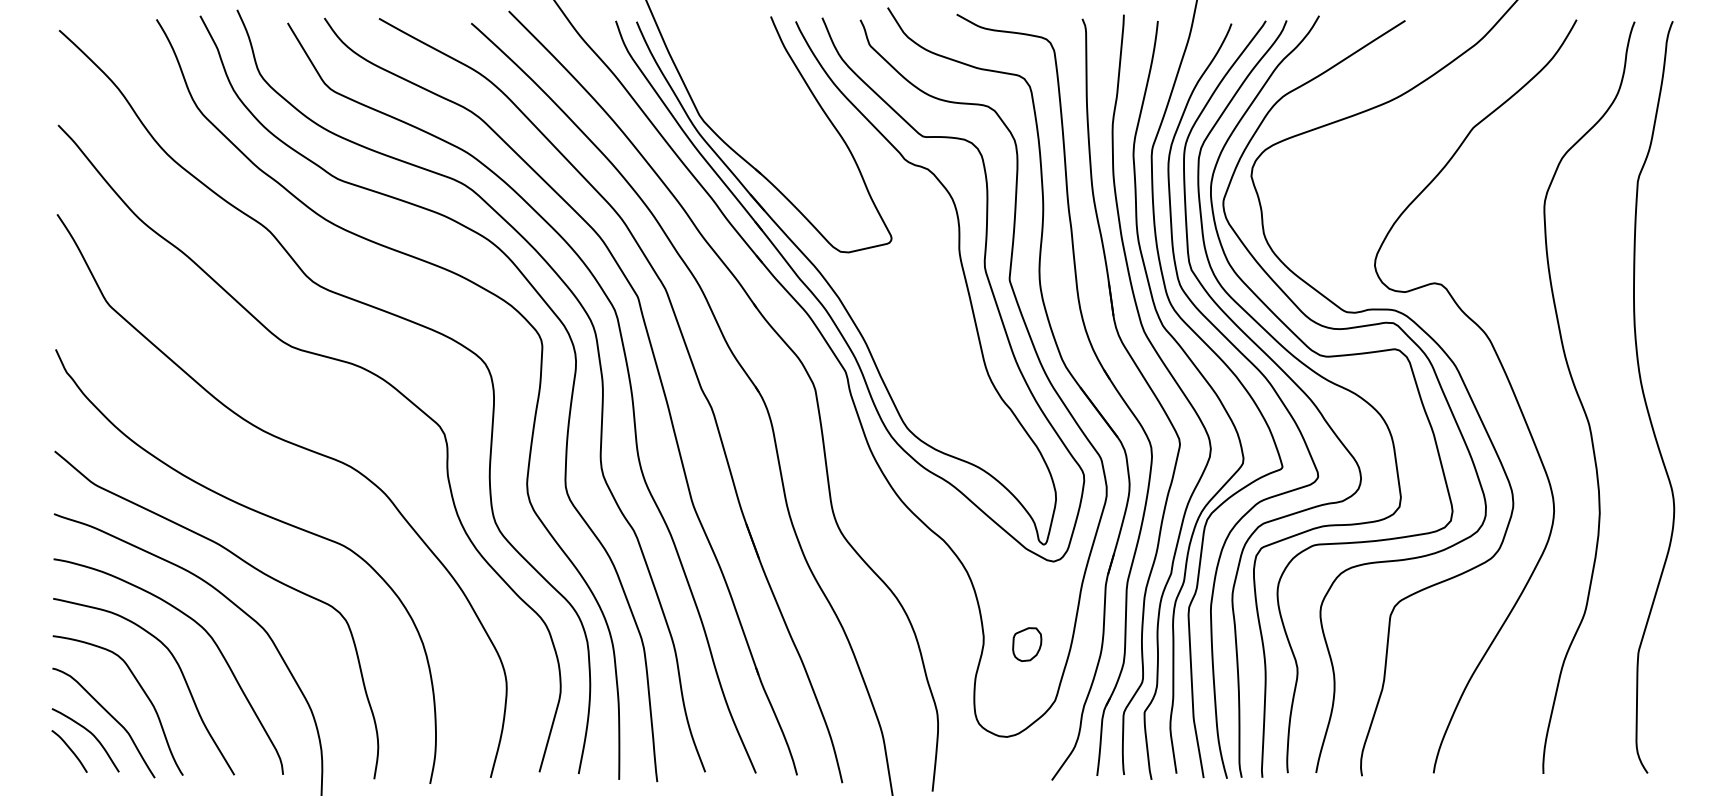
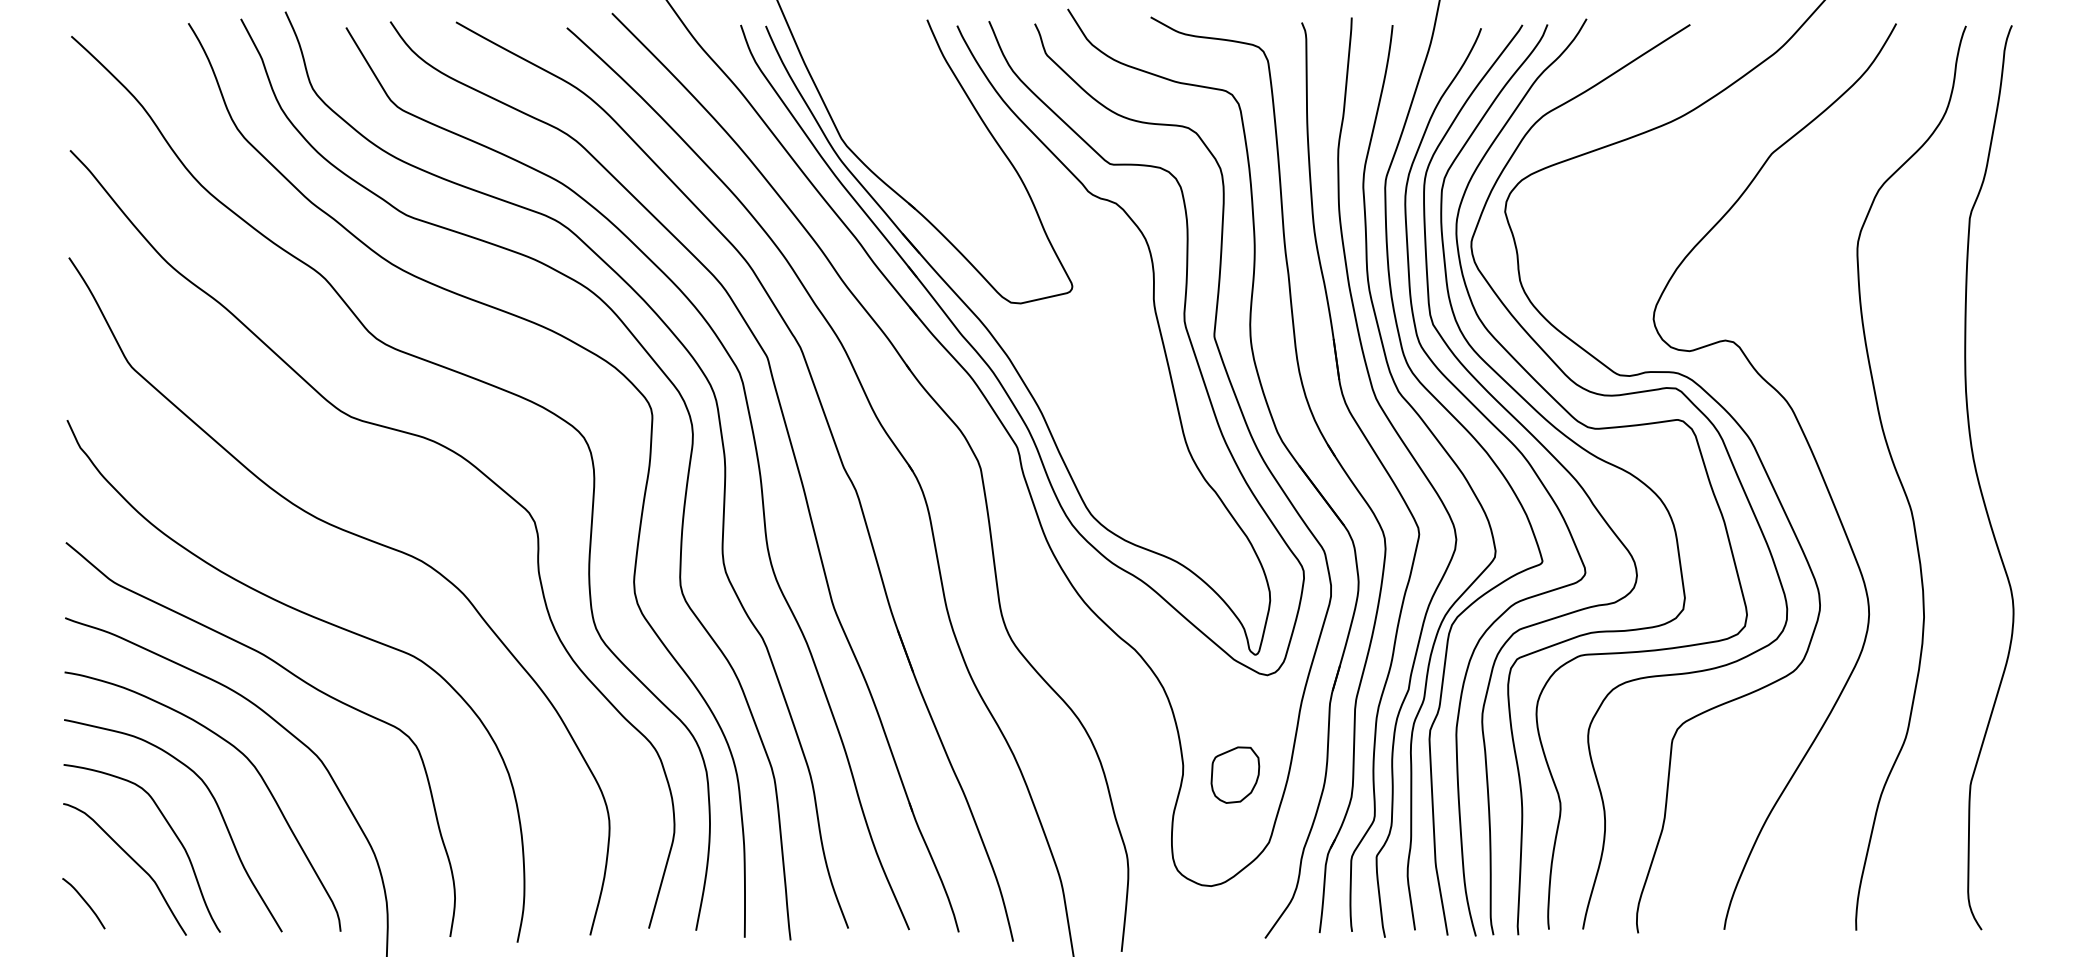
part: (1027, 644) -> (1235, 774), size x1.4
curve: (91, 734) -> (110, 883), removed

